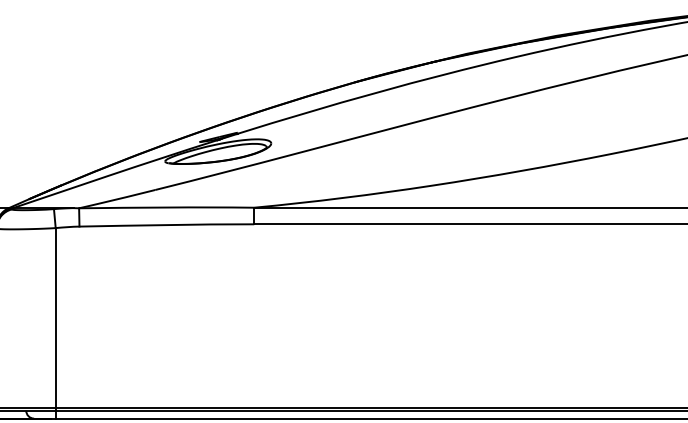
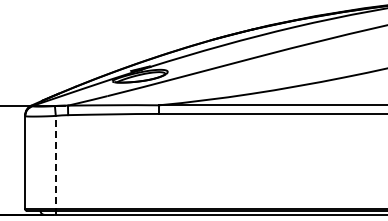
line: (55, 321) -> (55, 164), solid -> dashed

